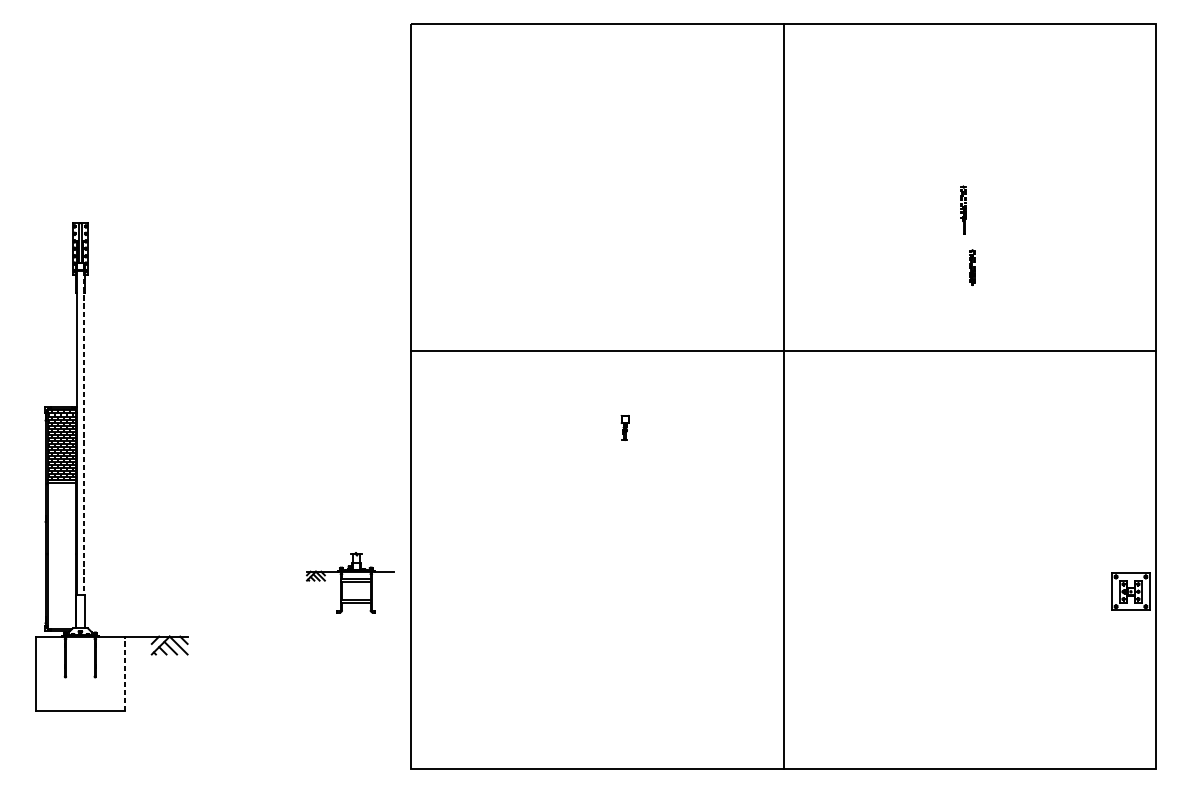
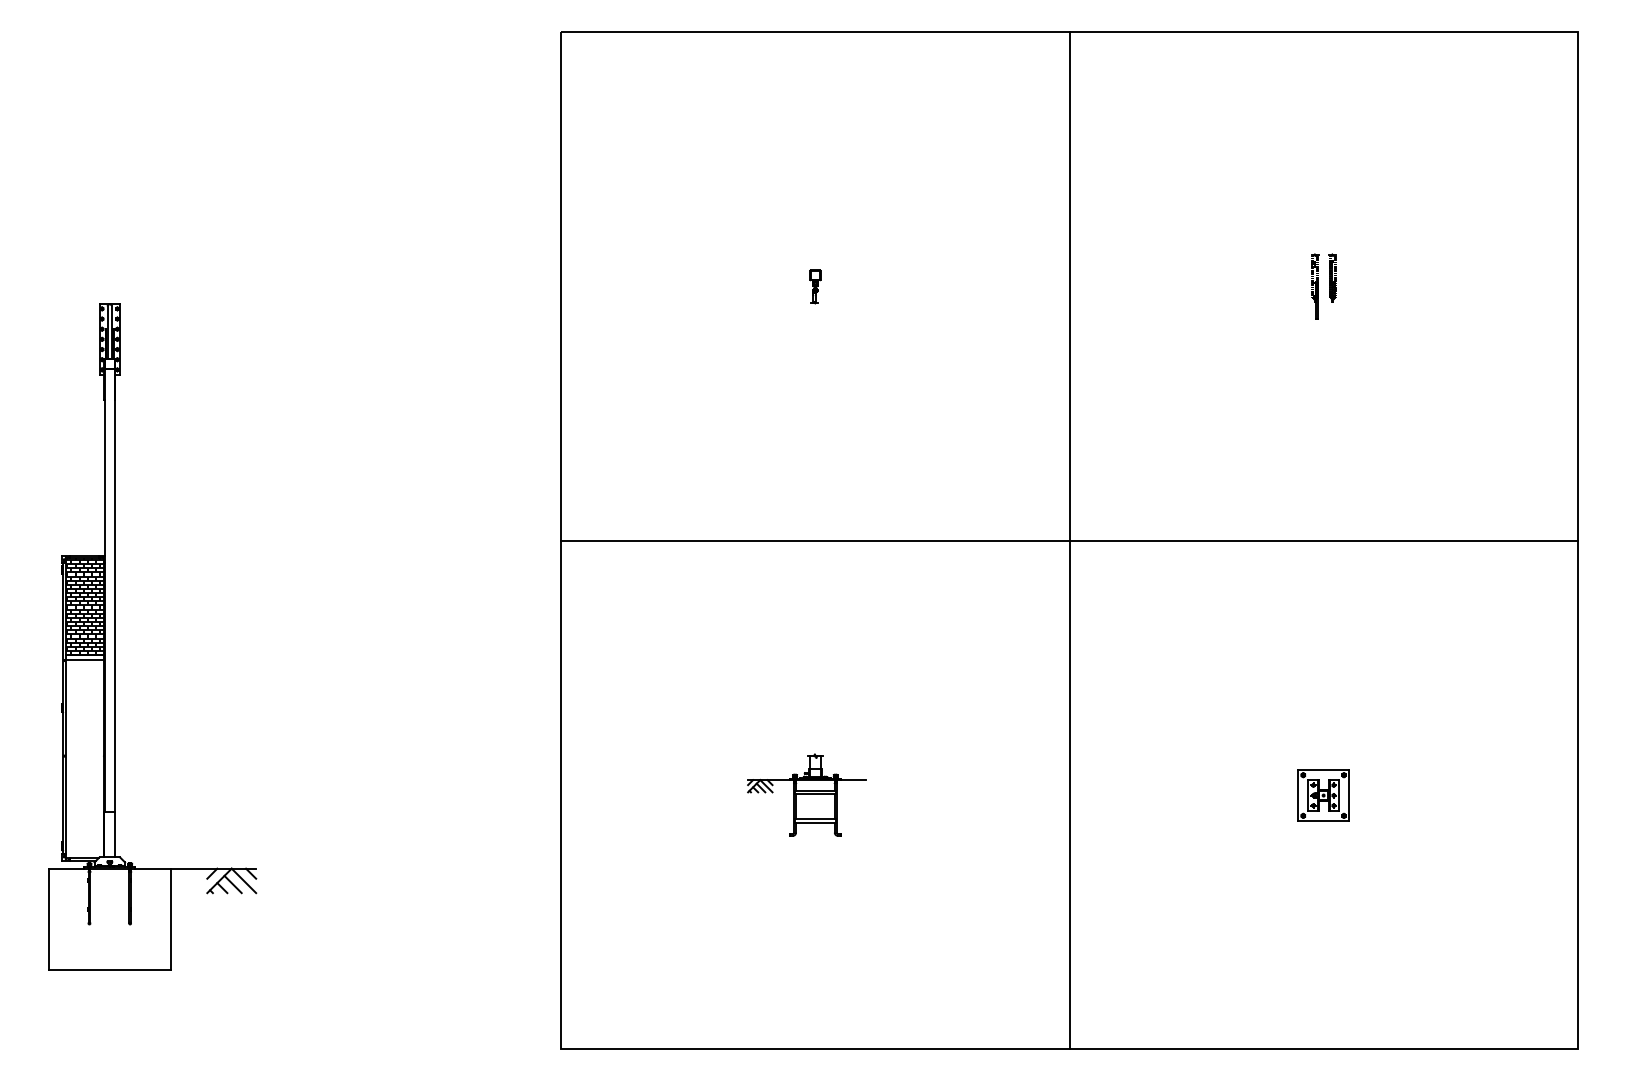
part: (972, 267) -> (1332, 277), moved
line: (783, 350) -> (1069, 540), moved
part: (625, 427) -> (815, 286), moved
line: (83, 429) -> (114, 585), dashed -> solid
part: (349, 582) -> (806, 794), moved
part: (1130, 591) -> (1323, 795), moved
line: (124, 673) -> (170, 919), dashed -> solid

